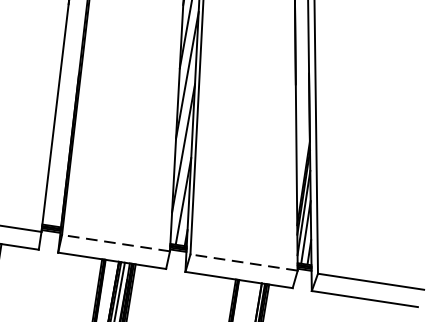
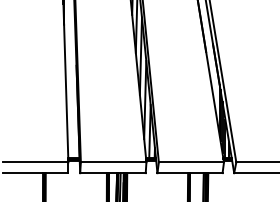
line: (115, 243) -> (113, 162), dashed -> solid
line: (244, 262) -> (191, 162), dashed -> solid

